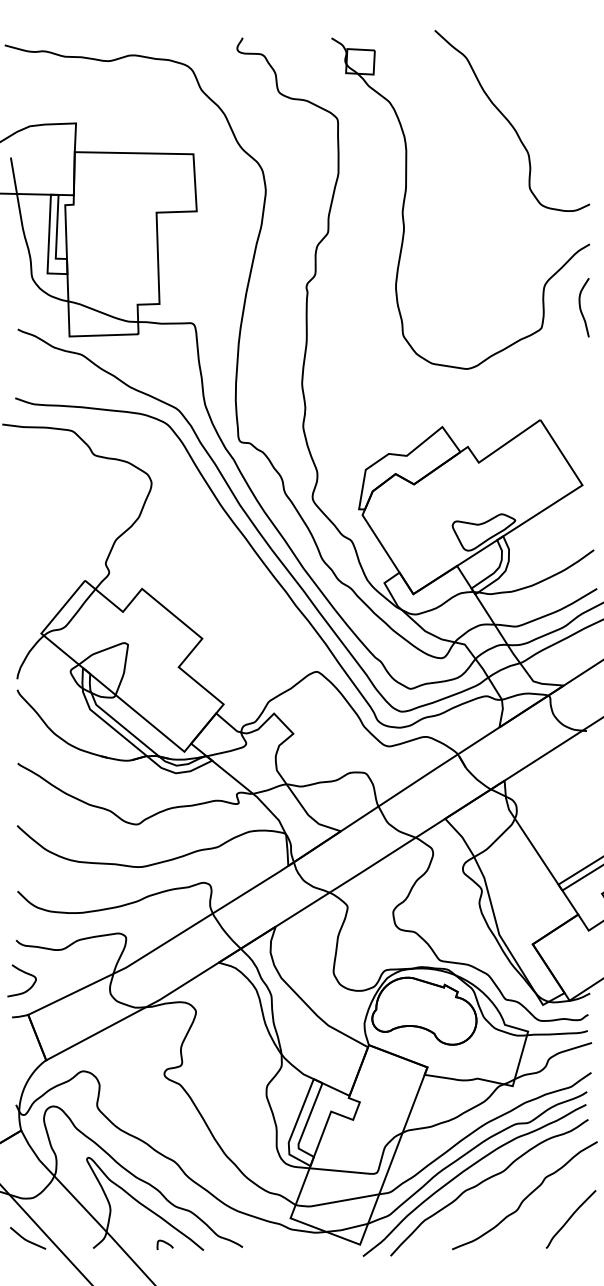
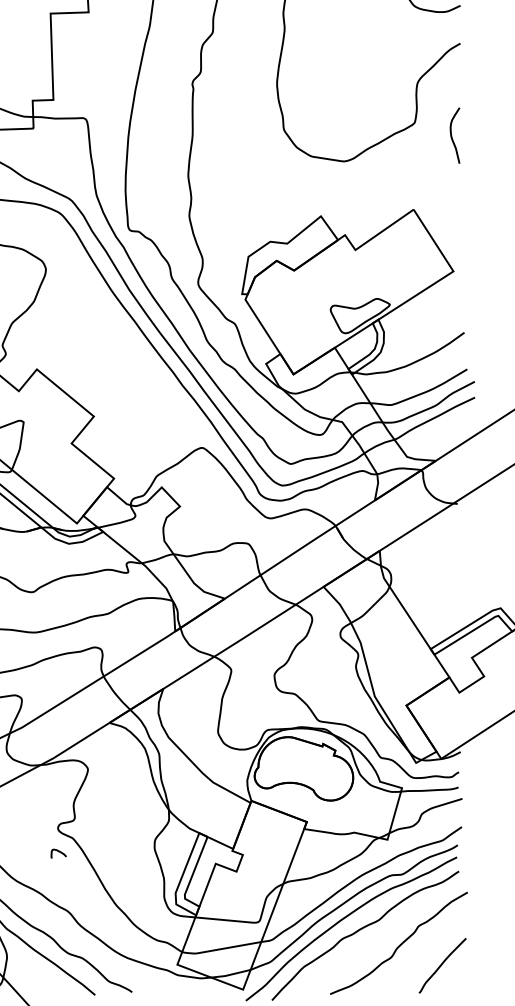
curve: (581, 308) -> (452, 136), moved
curve: (165, 1243) -> (59, 852), moved

